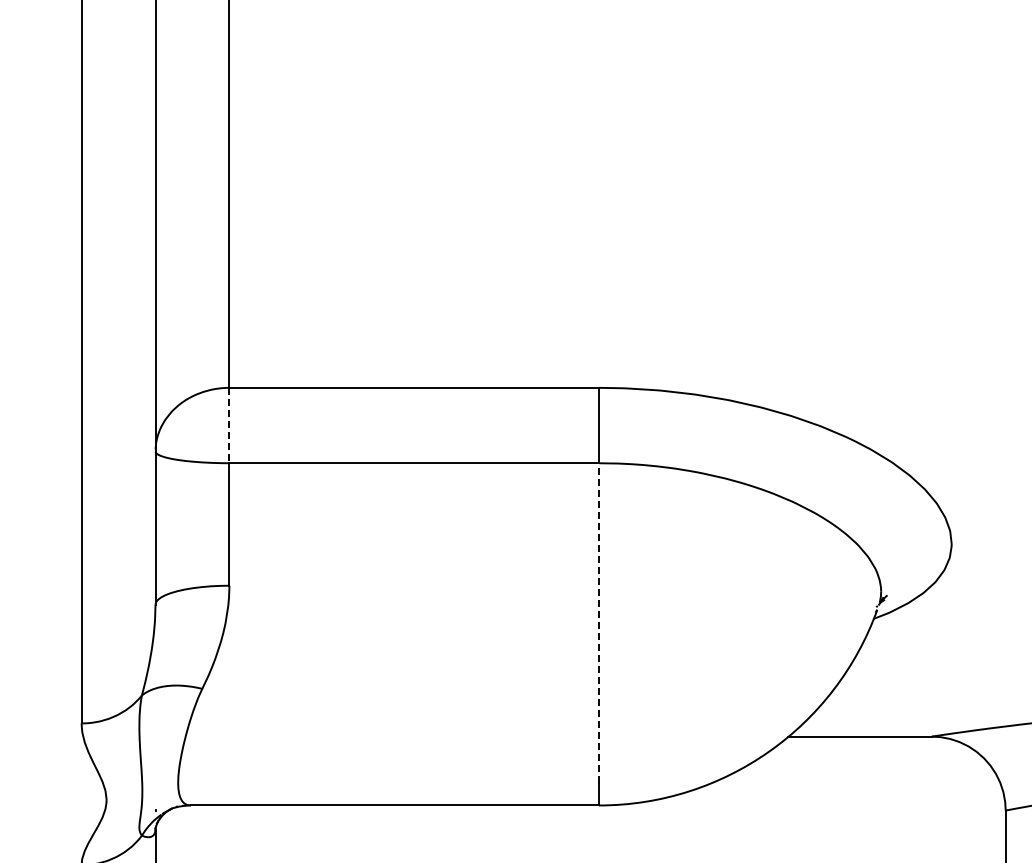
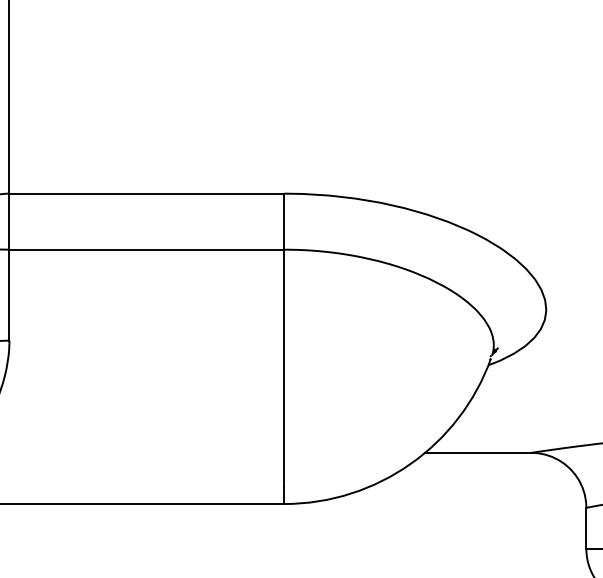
line: (229, 425) -> (9, 221), dashed -> solid
line: (599, 623) -> (284, 368), dashed -> solid

